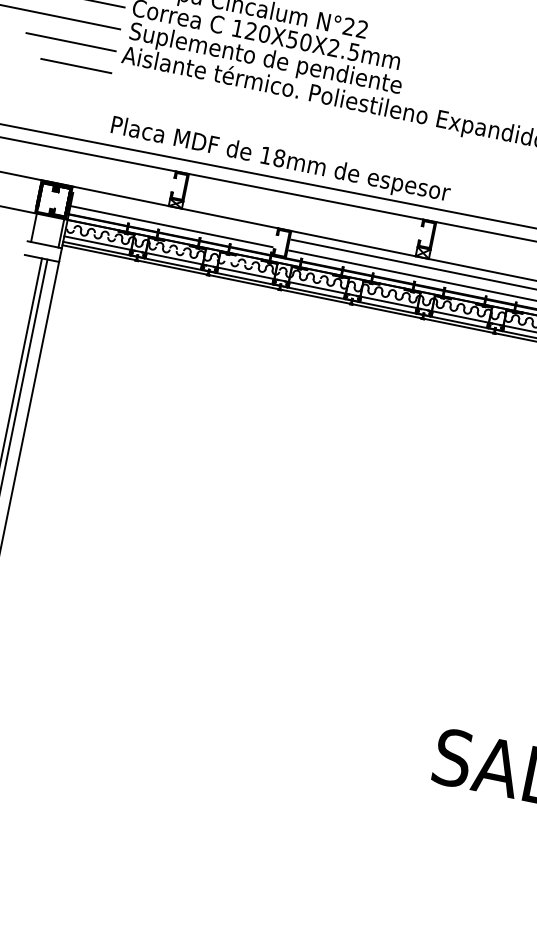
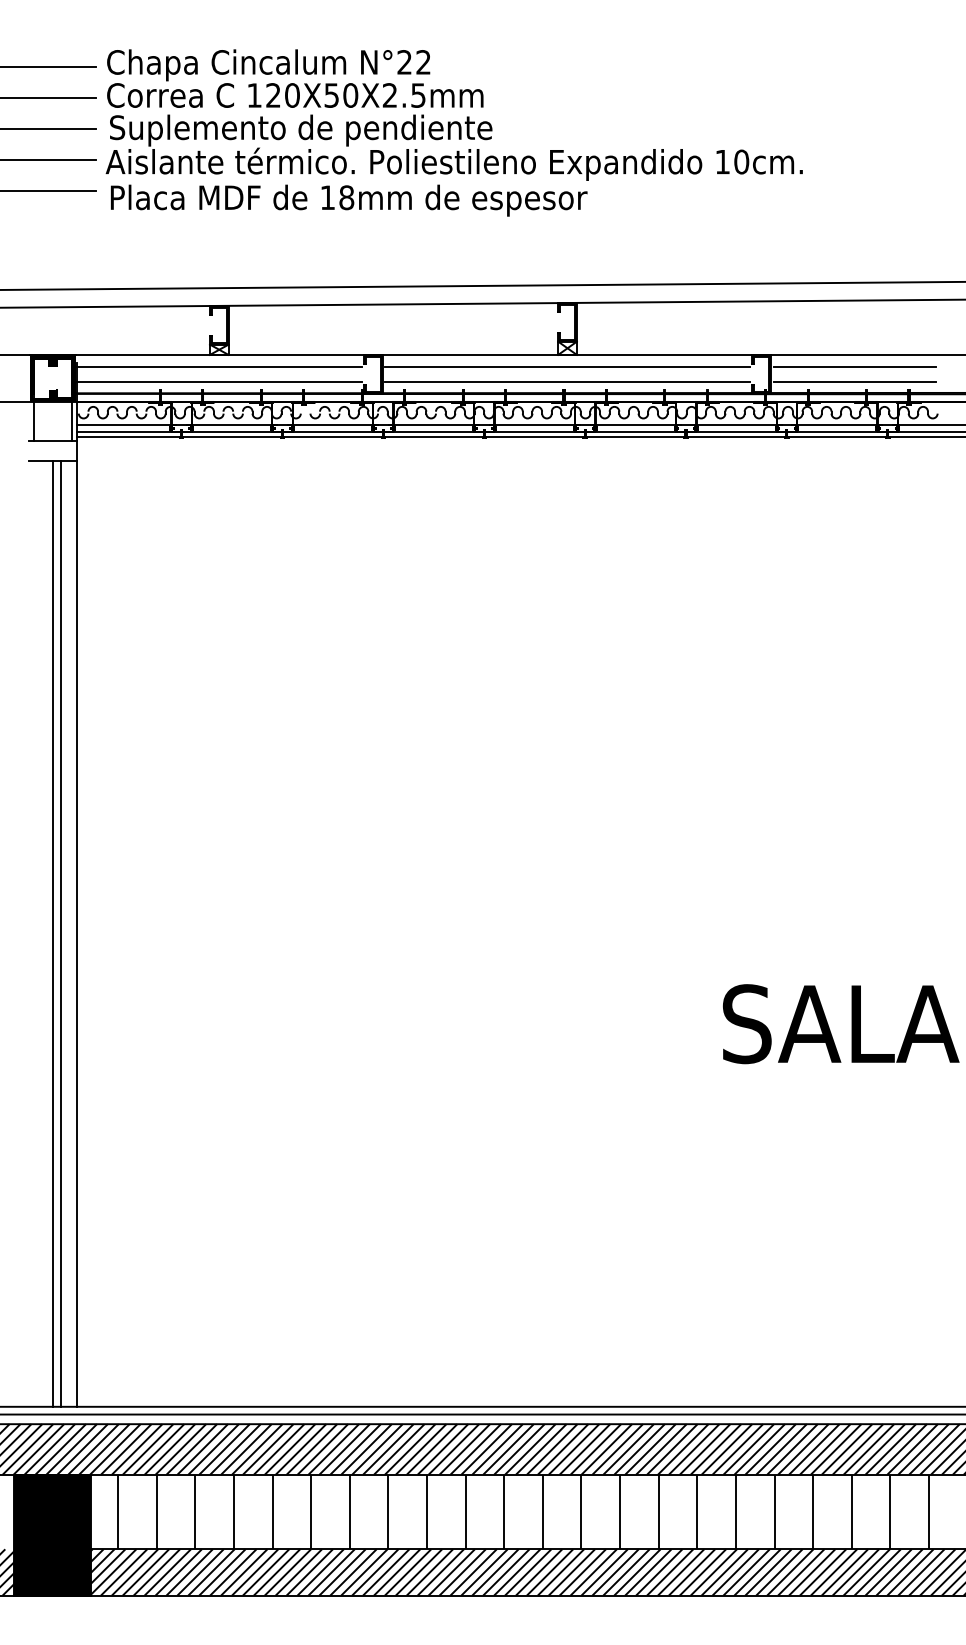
text: (280, 160) -> (349, 200), moved
line: (173, 215) -> (218, 366), added

